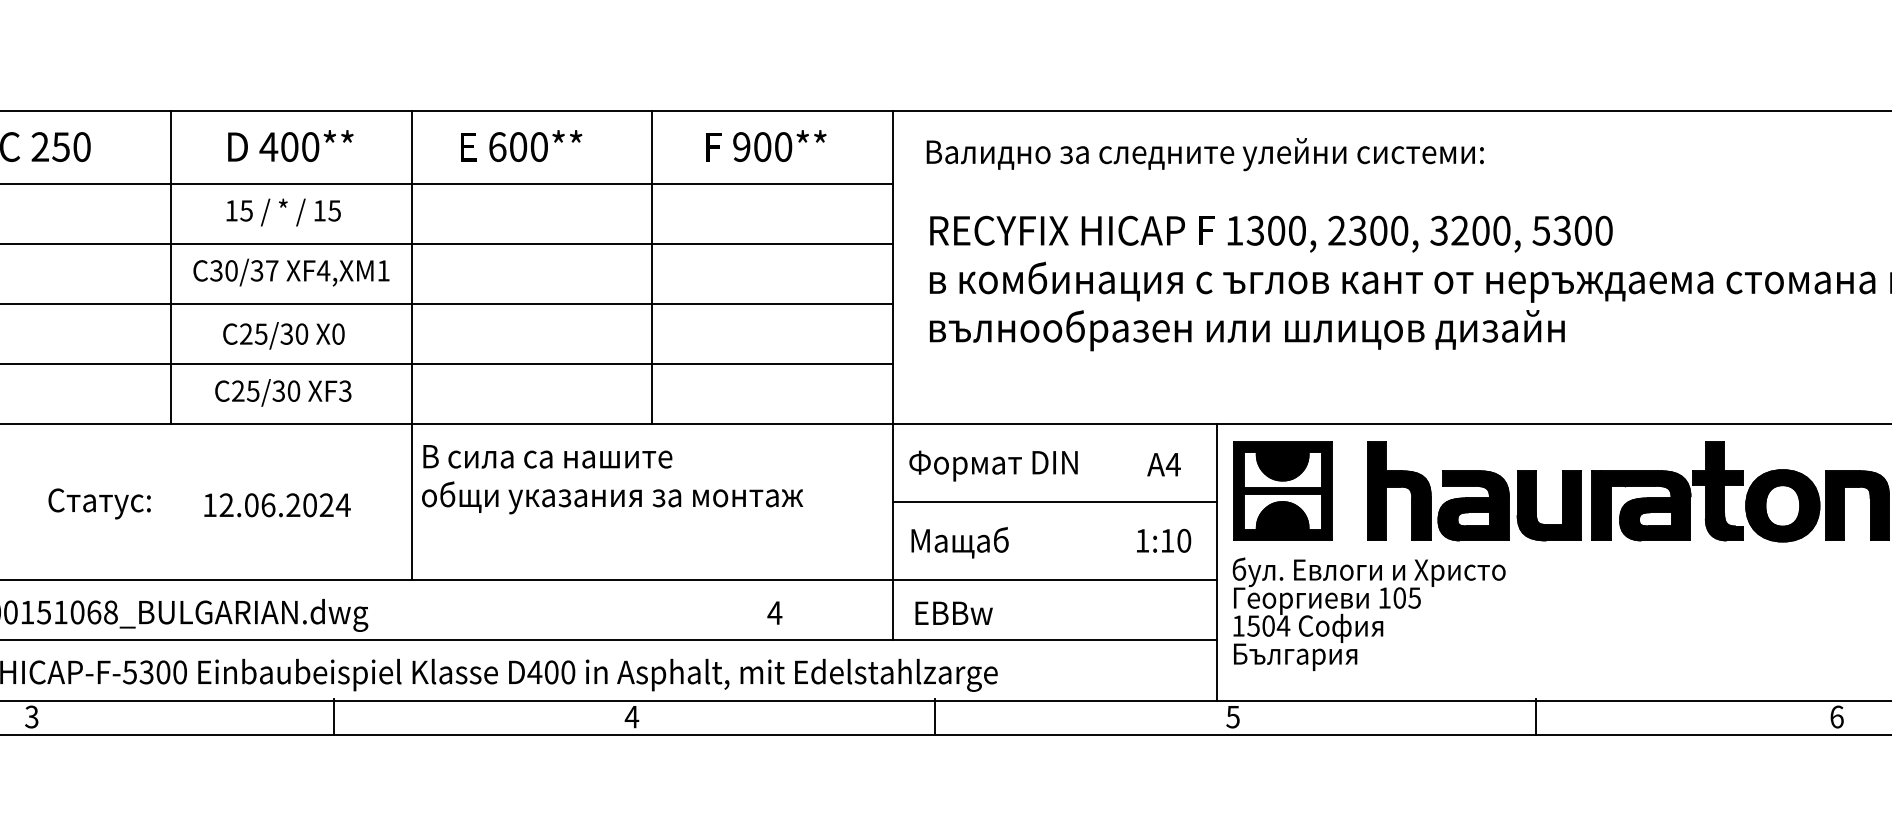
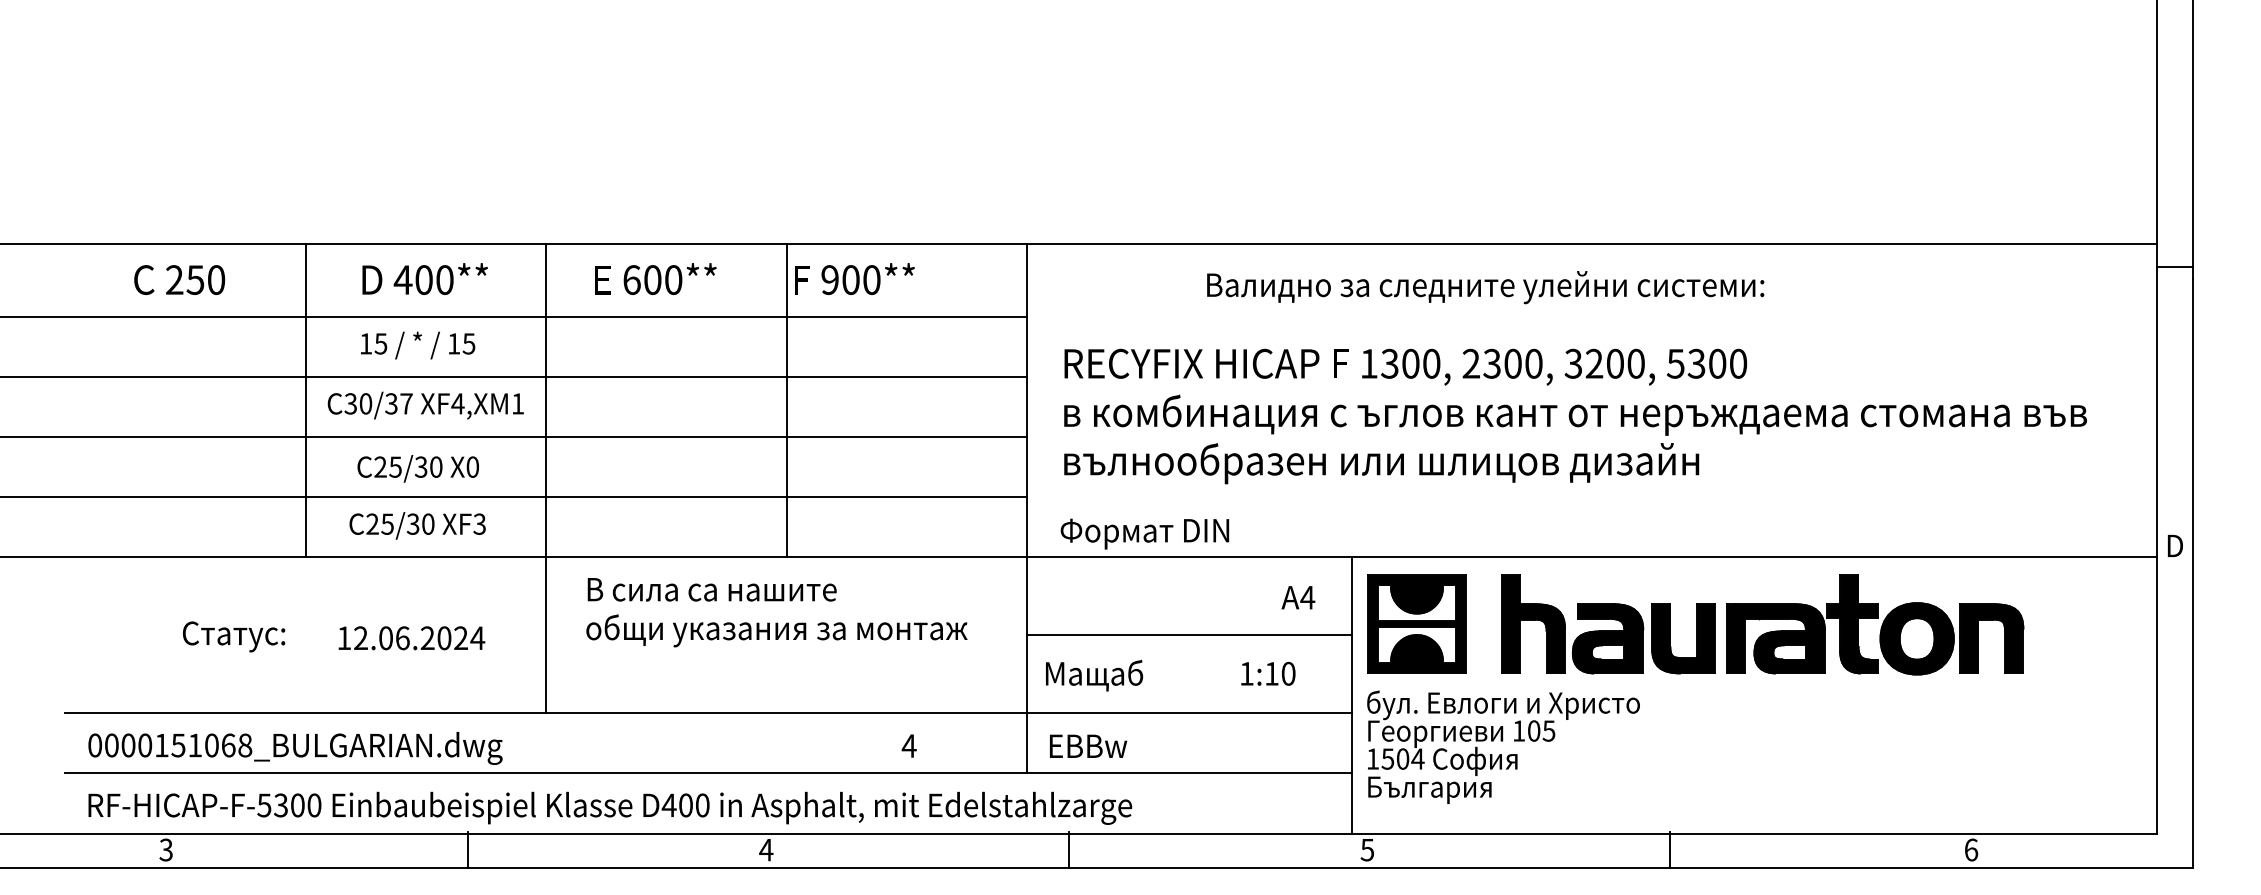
text: (766, 145) -> (854, 278), moved
text: (1205, 154) -> (1485, 287), moved
text: (993, 465) -> (1144, 533), moved
text: (612, 479) -> (776, 612), moved
text: (1164, 540) -> (1268, 673), moved

